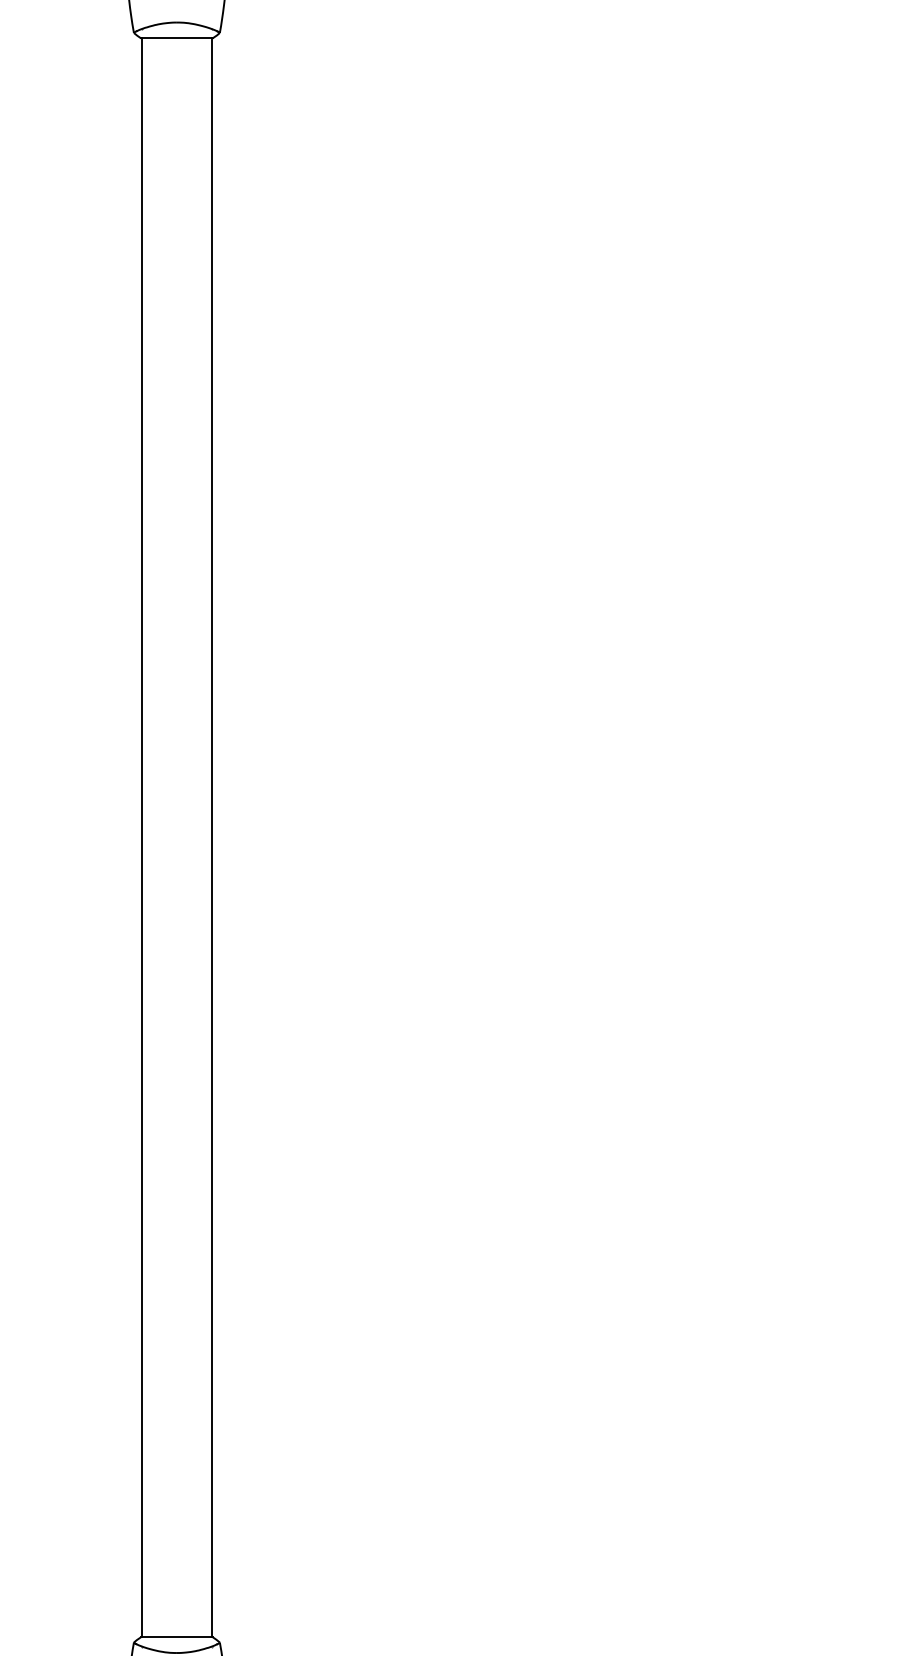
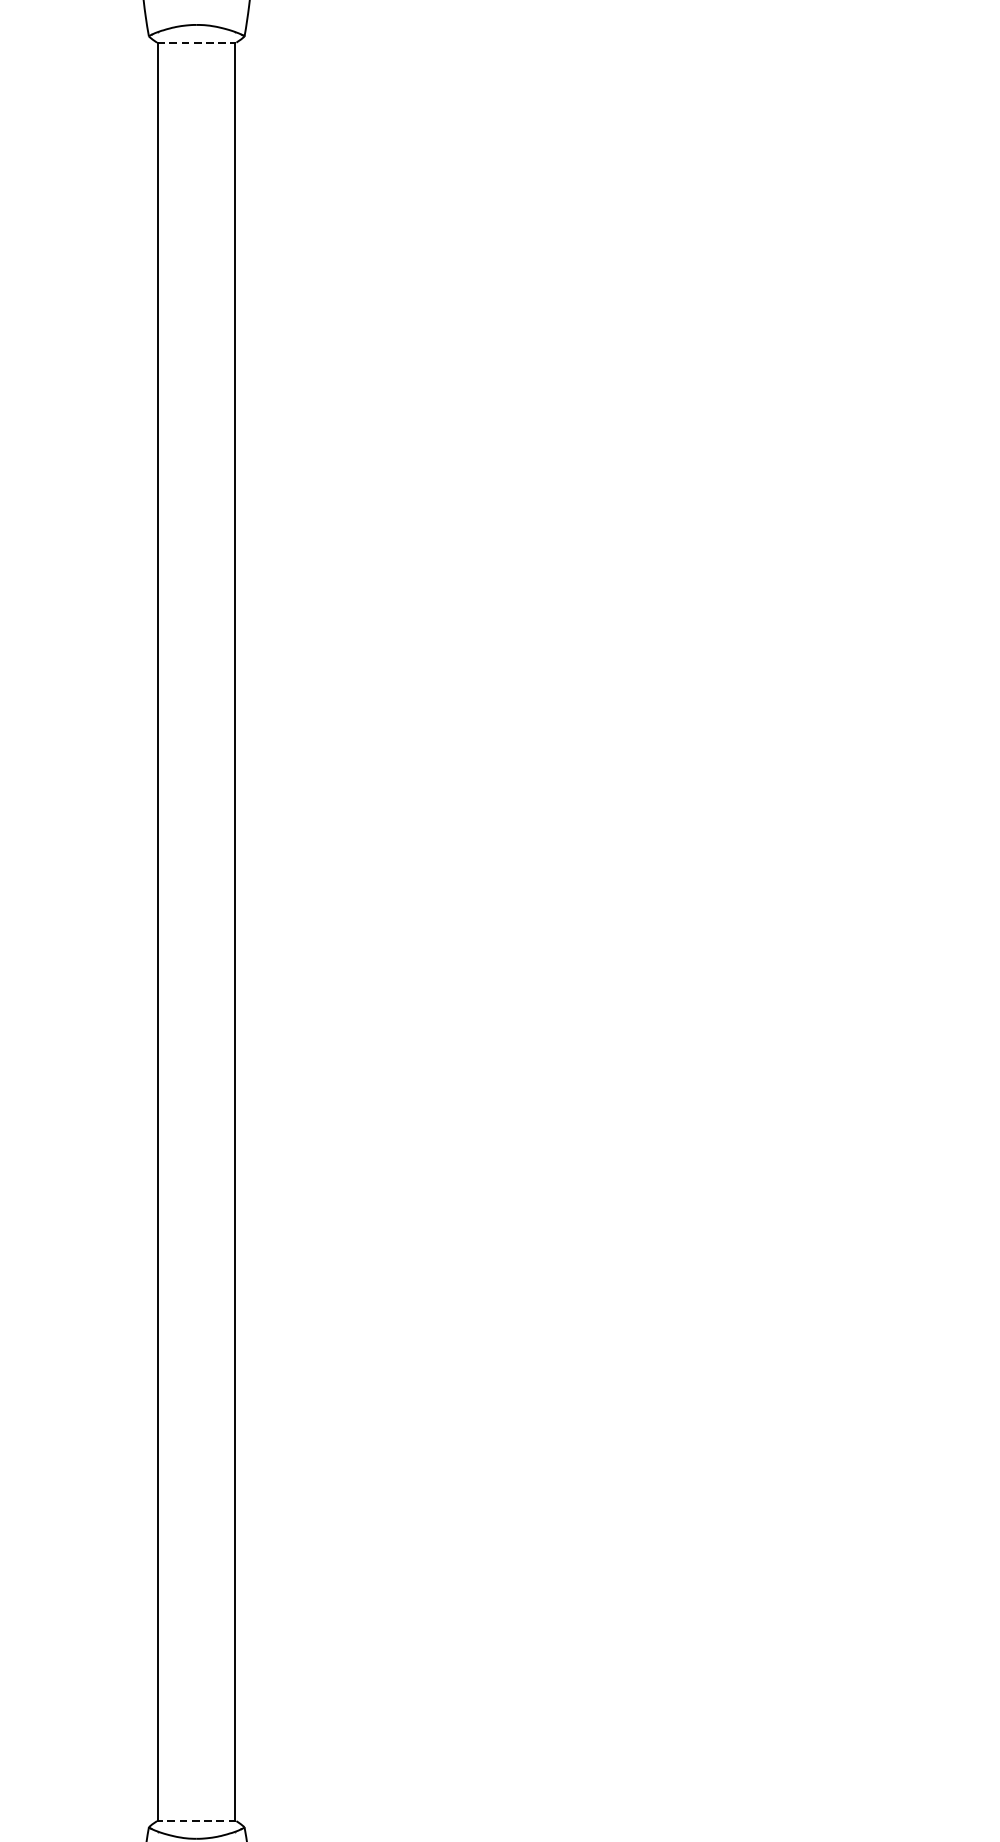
line: (176, 38) -> (196, 42), solid -> dashed
line: (176, 1637) -> (196, 1821), solid -> dashed

